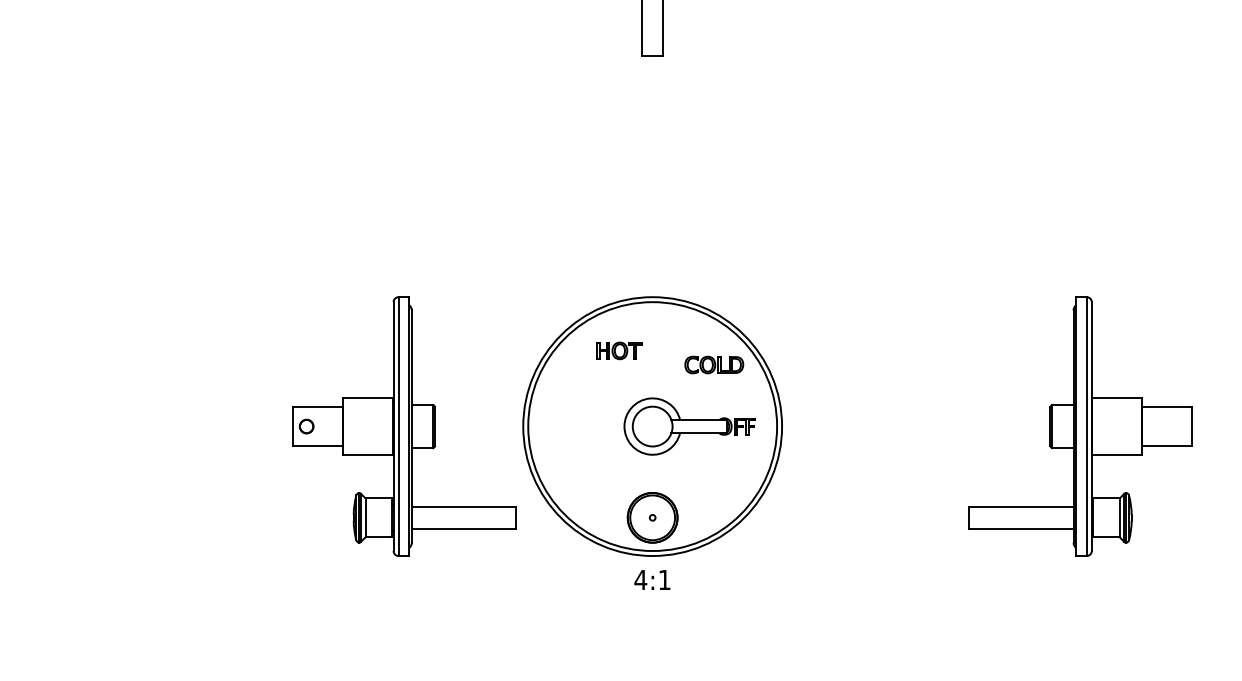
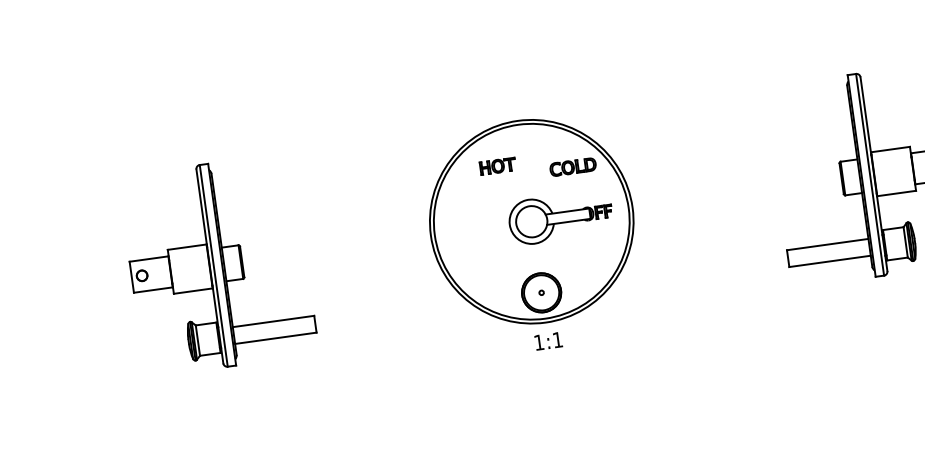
part: (404, 426) -> (218, 265), moved
text: (640, 579) -> (538, 342), 4:1 -> 1:1

